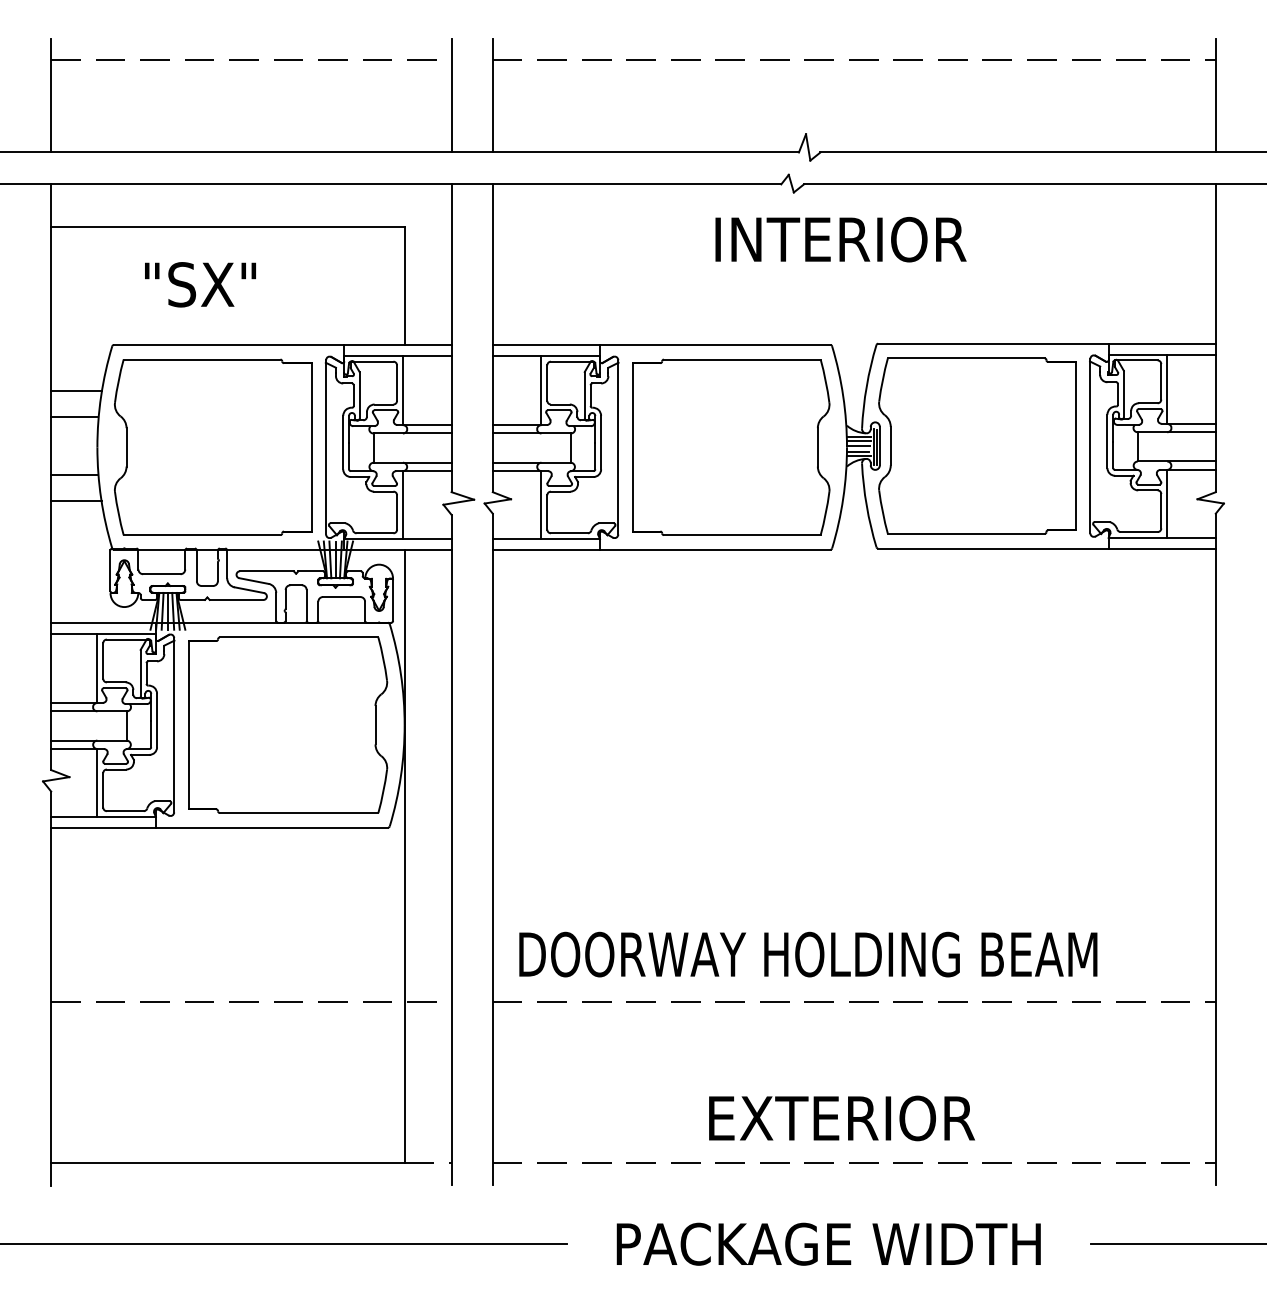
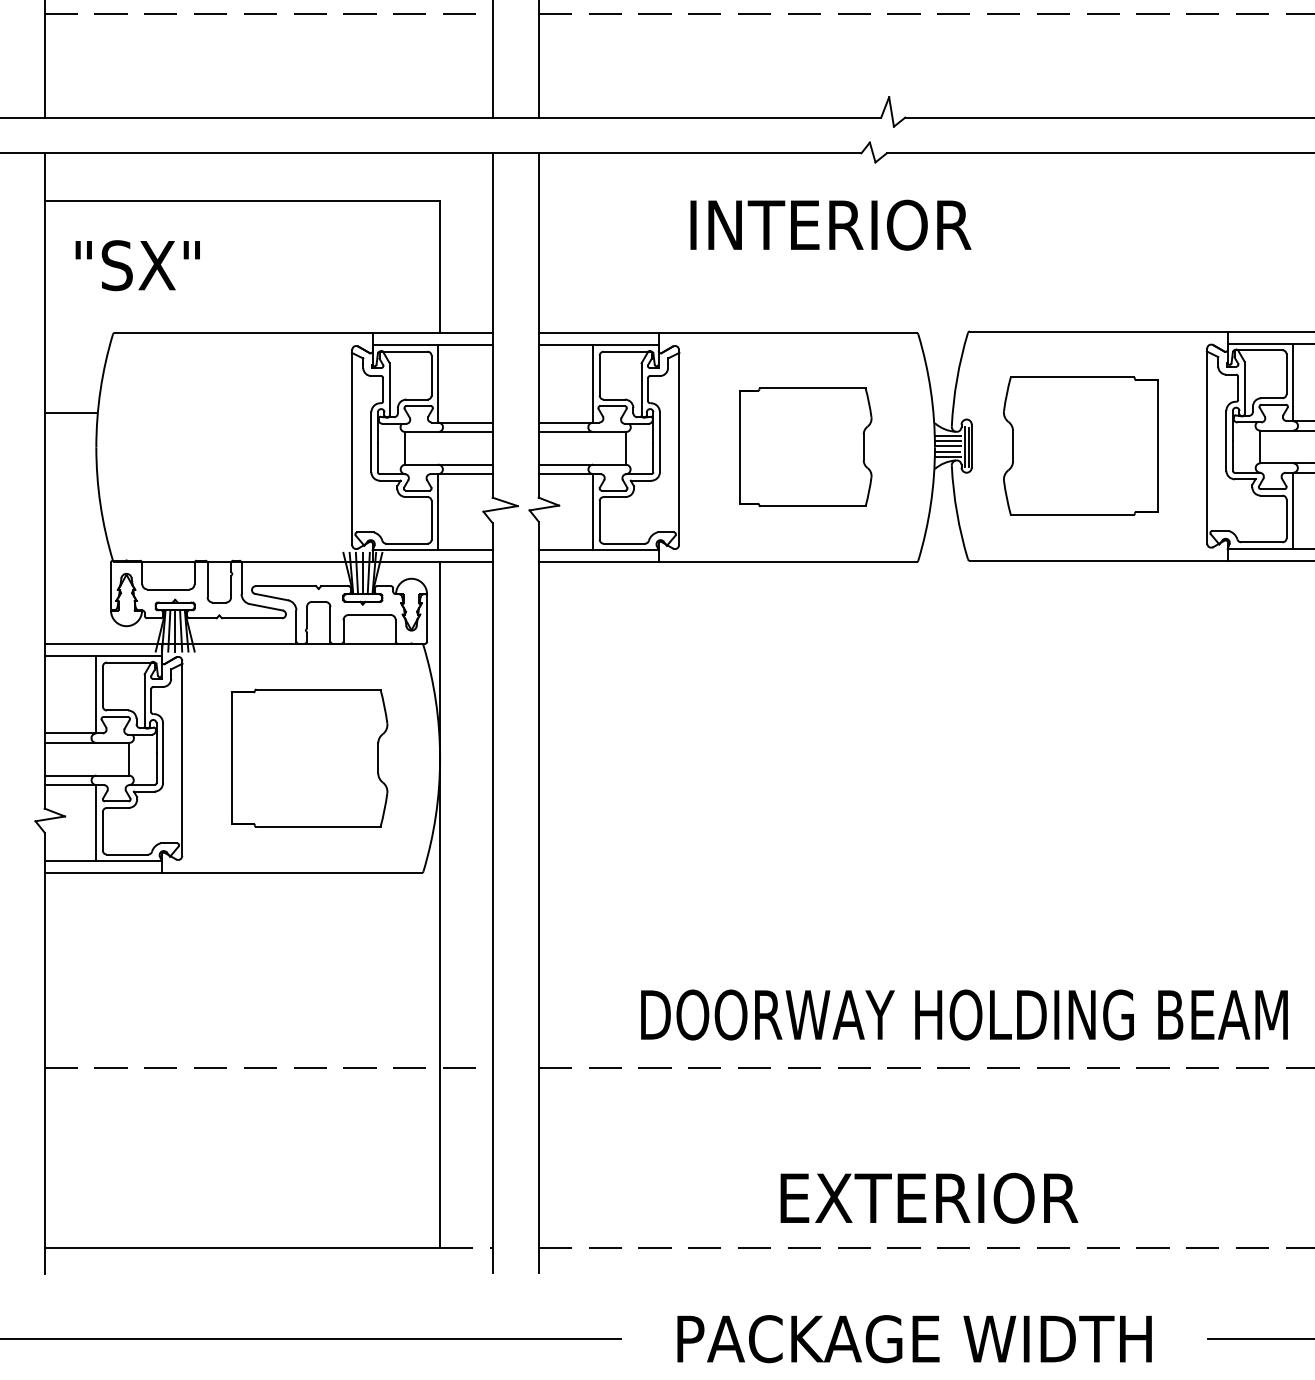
text: (840, 239) -> (830, 225), moved
text: (200, 284) -> (137, 265), moved
line: (76, 391) -> (72, 385), removed
part: (977, 445) -> (1080, 445), size x0.7
part: (213, 446) -> (226, 446), removed
part: (731, 446) -> (805, 446), size x0.6
line: (74, 475) -> (70, 479), removed
line: (76, 501) -> (72, 508), removed
part: (288, 724) -> (310, 757), size x0.7
text: (808, 954) -> (964, 1014), moved

